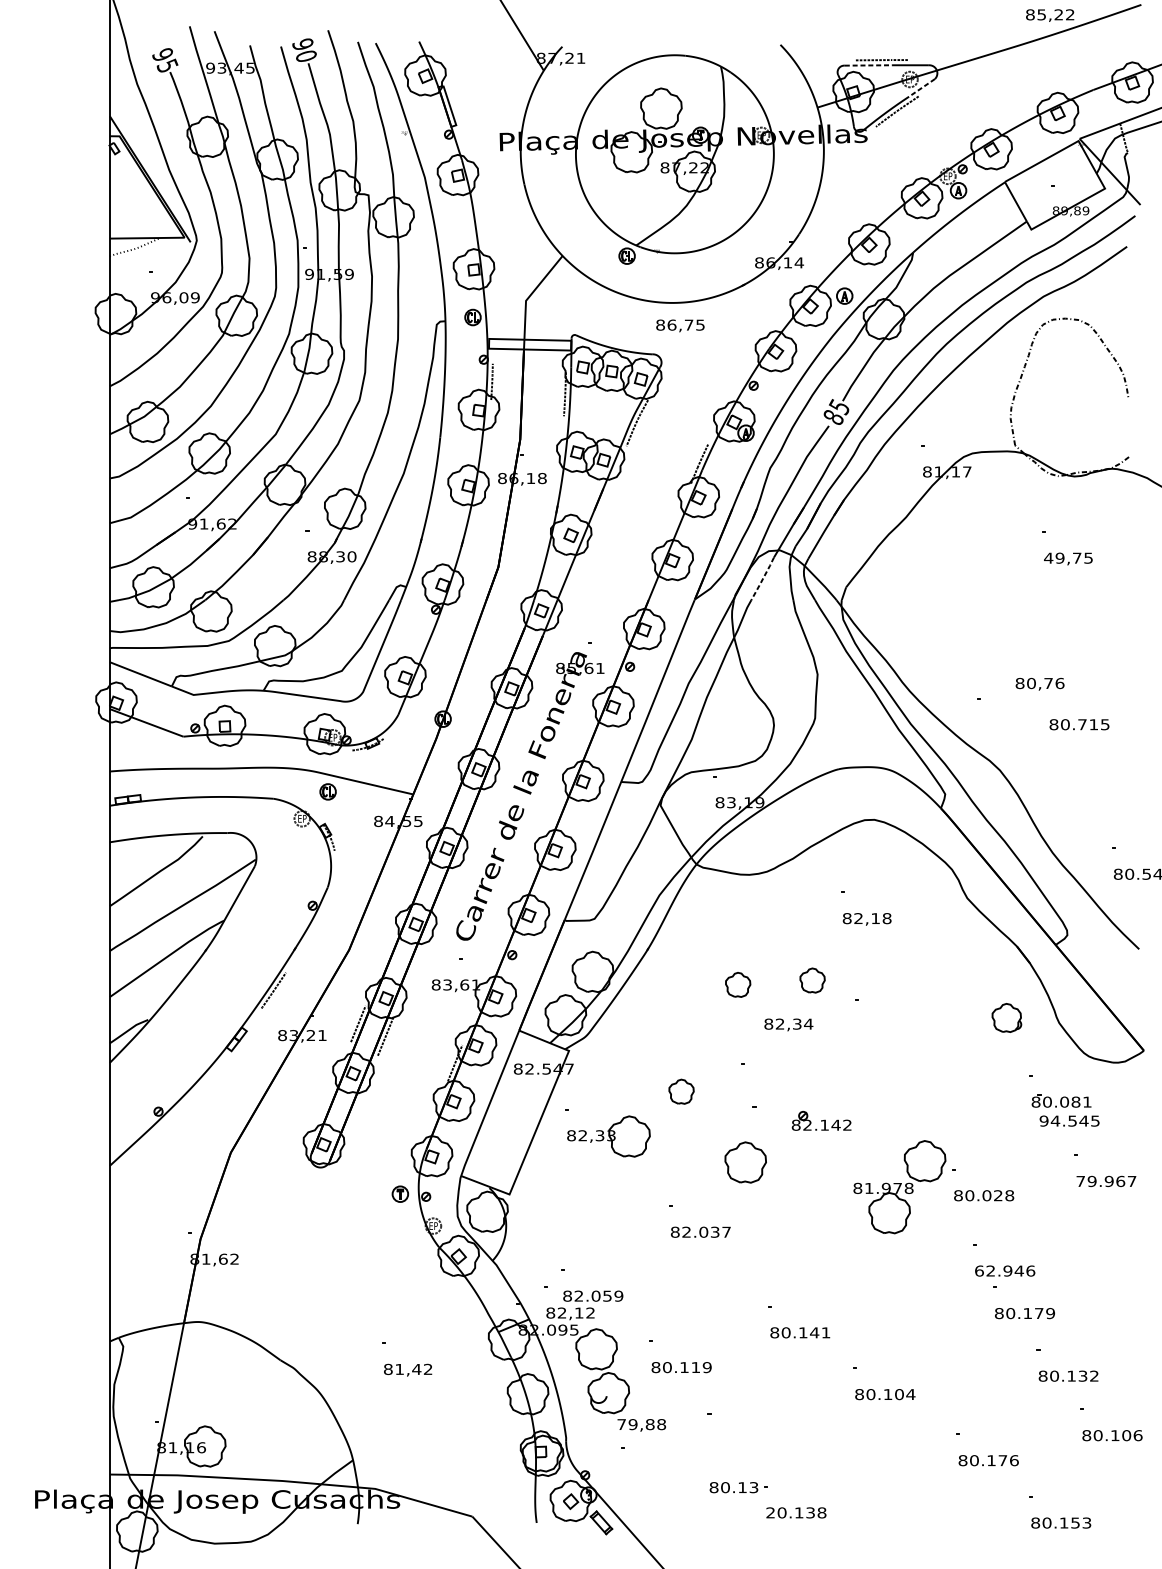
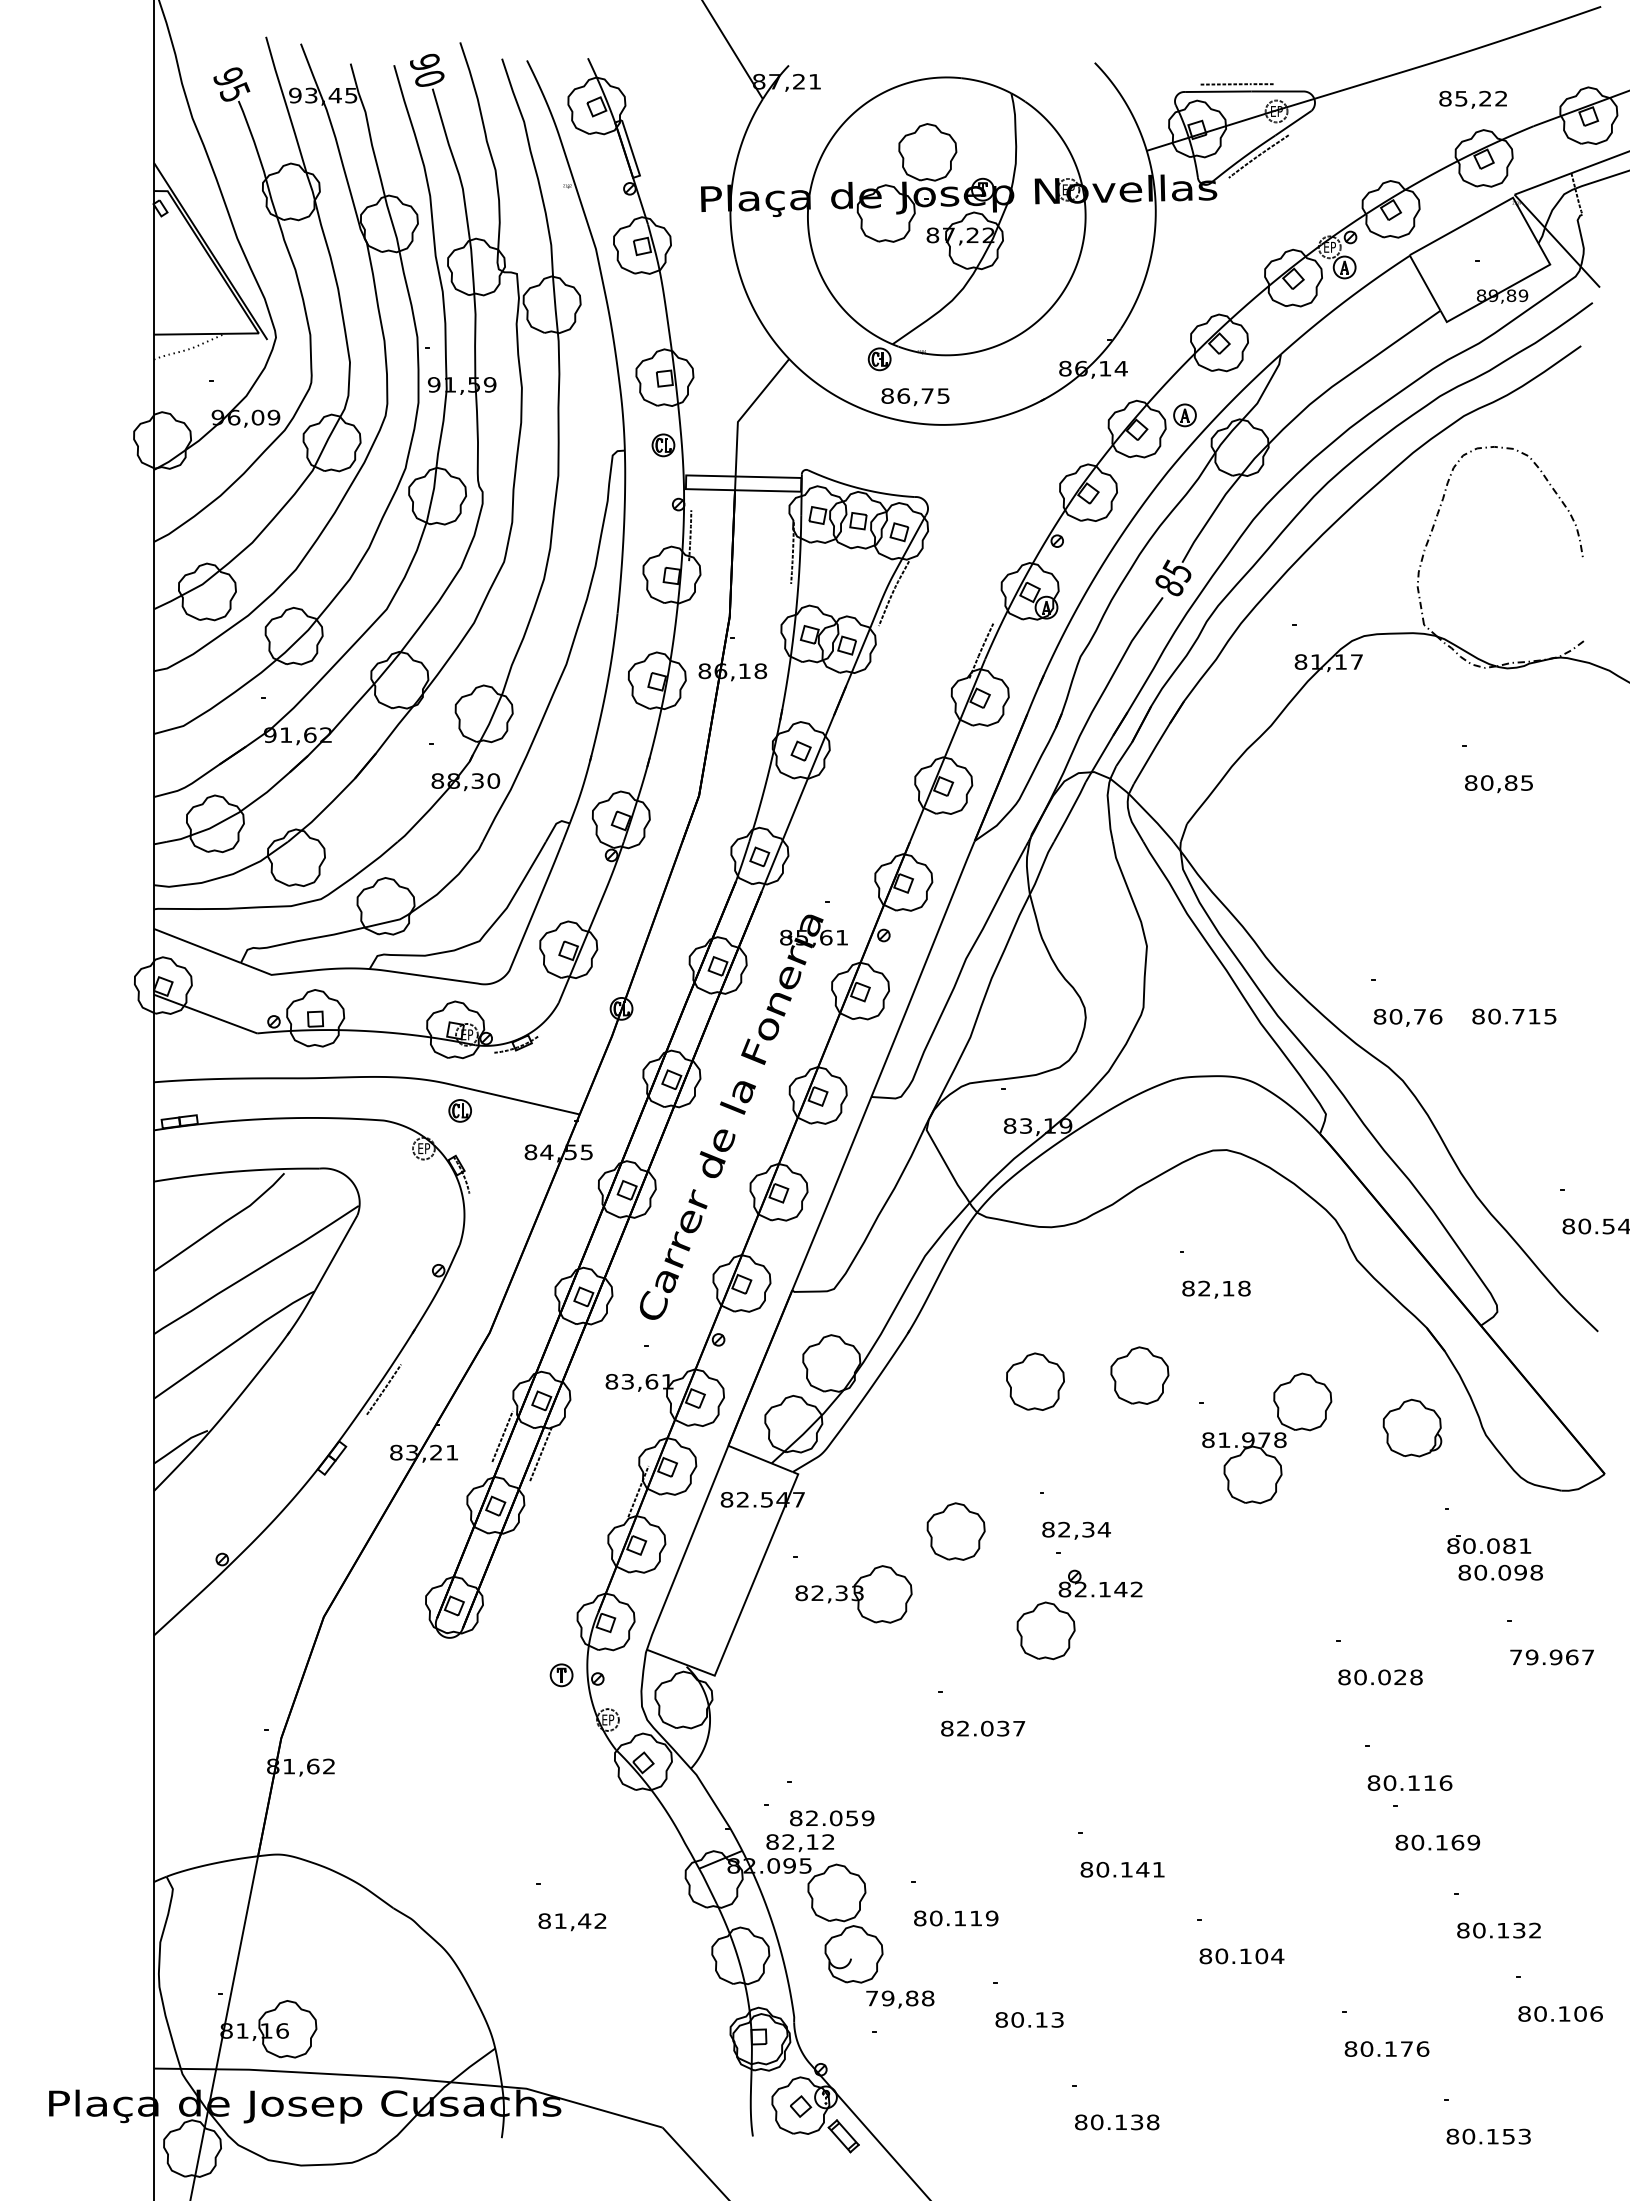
text: (1049, 15) -> (1472, 99), moved
line: (868, 65) -> (1218, 91), dashed -> solid
line: (922, 88) -> (1293, 123), dashed -> solid
text: (680, 326) -> (915, 397), moved
text: (1062, 557) -> (1490, 782), 49,75 -> 80,85
line: (763, 579) -> (1070, 812), dashed -> solid
text: (1039, 683) -> (1407, 1017), moved
part: (812, 980) -> (1139, 1375), size x1.67
part: (738, 984) -> (1035, 1381), size x1.67
part: (1006, 1017) -> (1412, 1427), size x1.43
text: (788, 1024) -> (1076, 1530), moved
part: (681, 1091) -> (955, 1531), size x1.67
part: (821, 1120) -> (1100, 1583), moved
text: (1069, 1120) -> (1500, 1572), 94.545 -> 80.098
part: (899, 1187) -> (1267, 1438), moved
text: (999, 1270) -> (1401, 1782), 62.946 -> 80.116
text: (1038, 1313) -> (1457, 1842), 80.179 -> 80.169
text: (733, 1487) -> (1029, 2019), moved
text: (770, 1512) -> (1081, 2122), 20.138 -> 80.138

